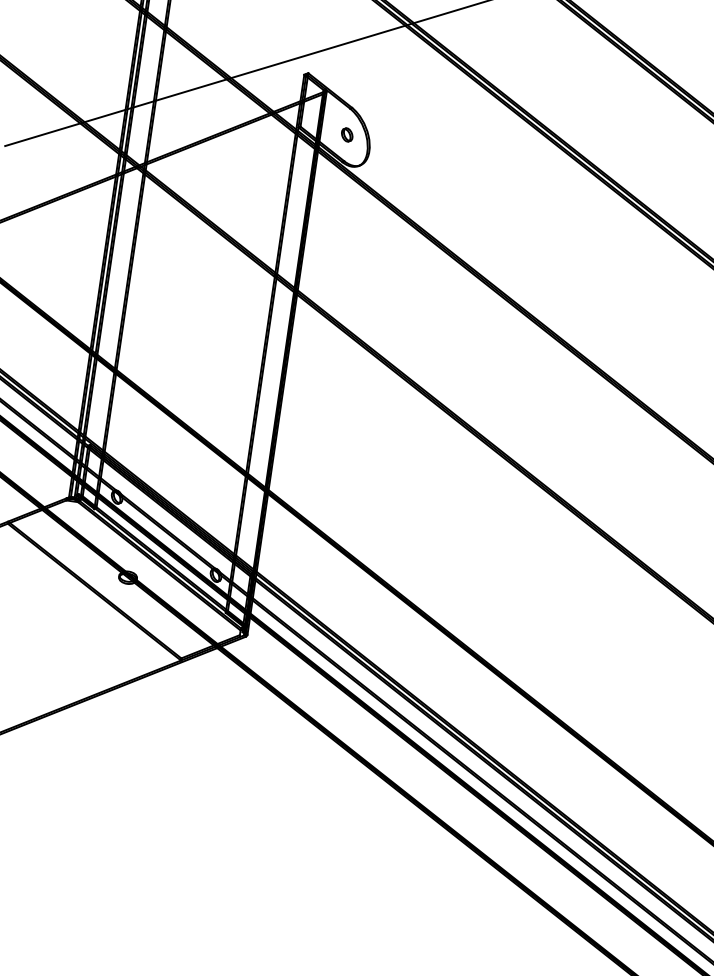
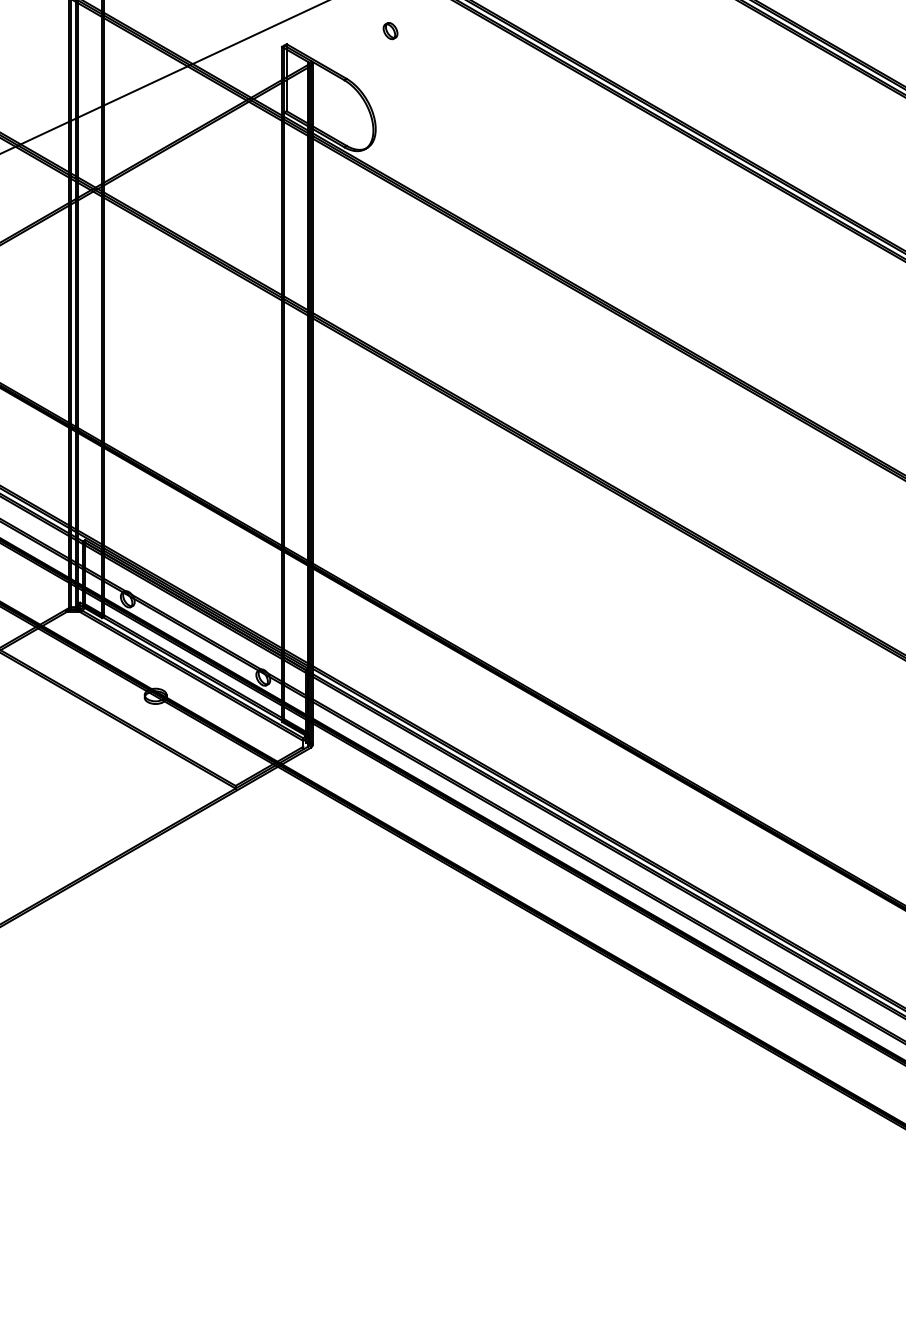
part: (347, 135) -> (390, 31), moved

